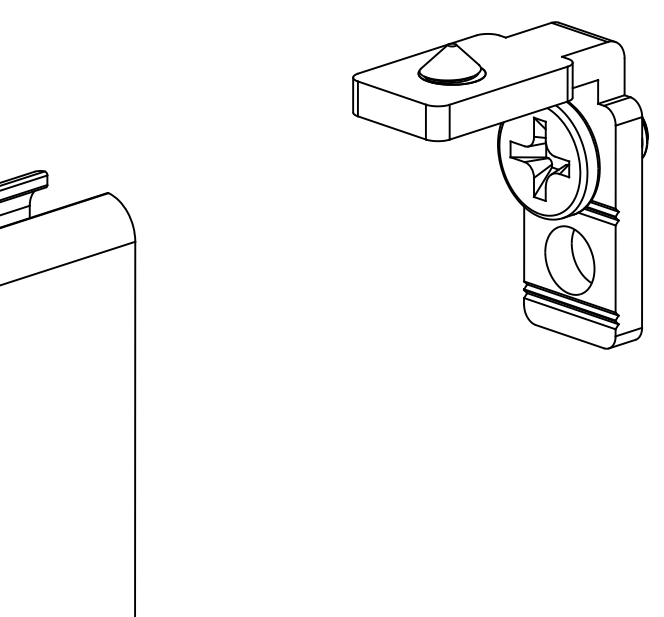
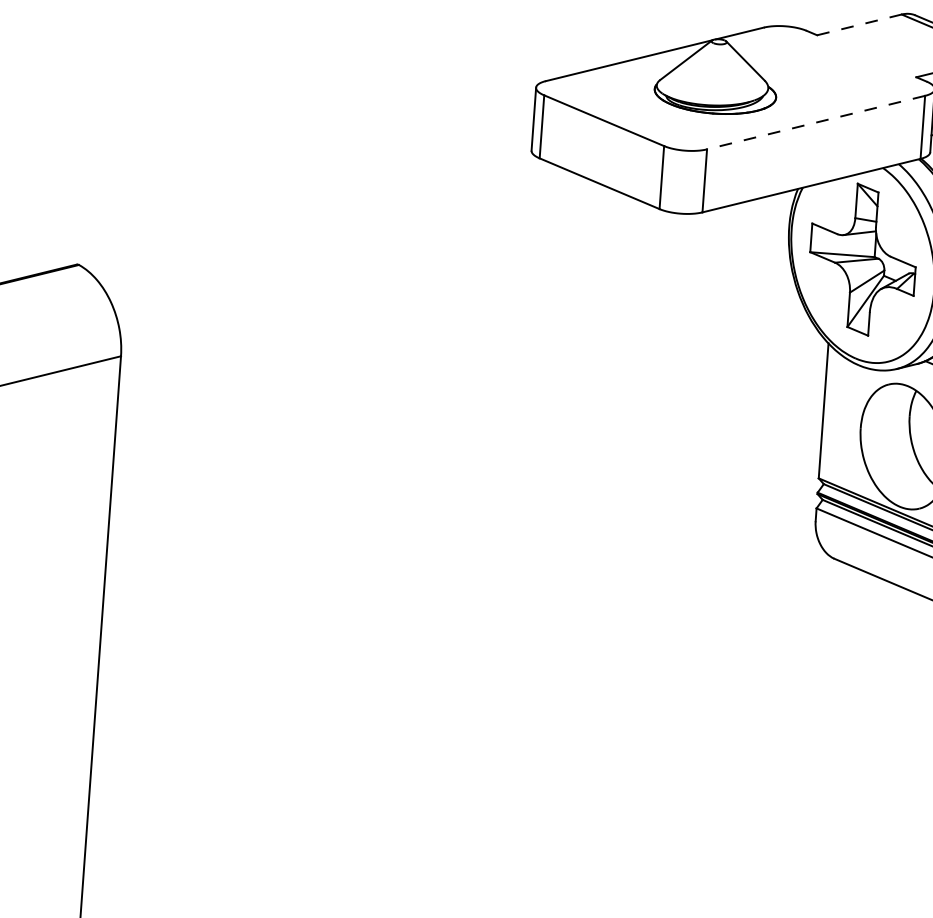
line: (529, 30) -> (860, 25), solid -> dashed
line: (508, 85) -> (815, 122), solid -> dashed

